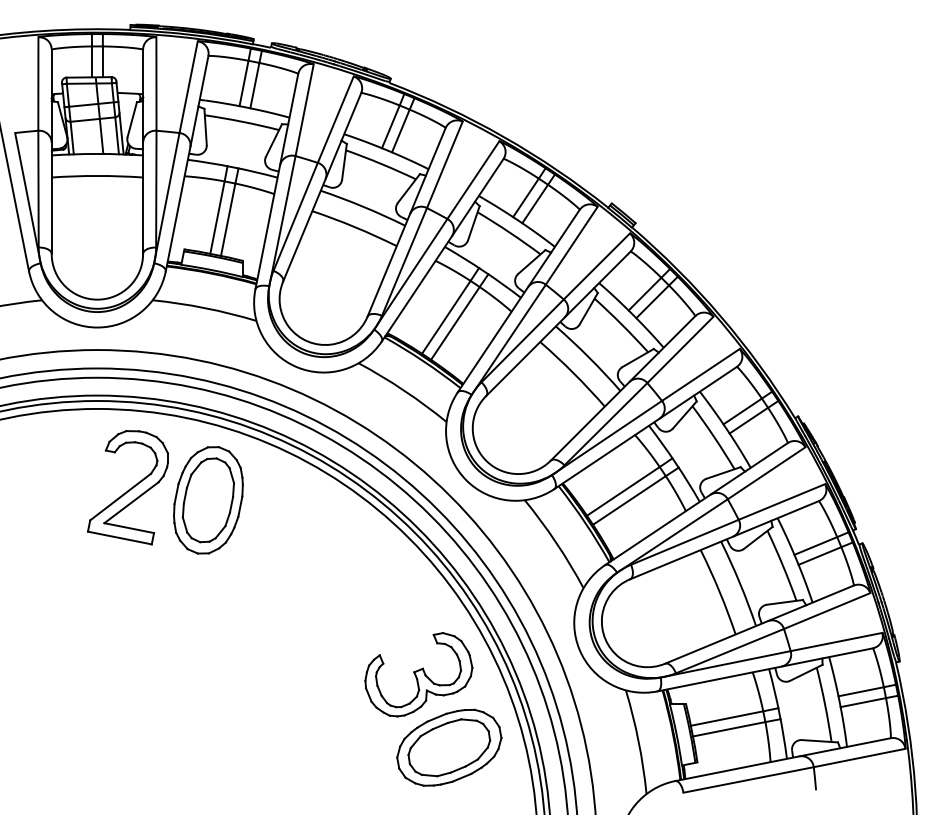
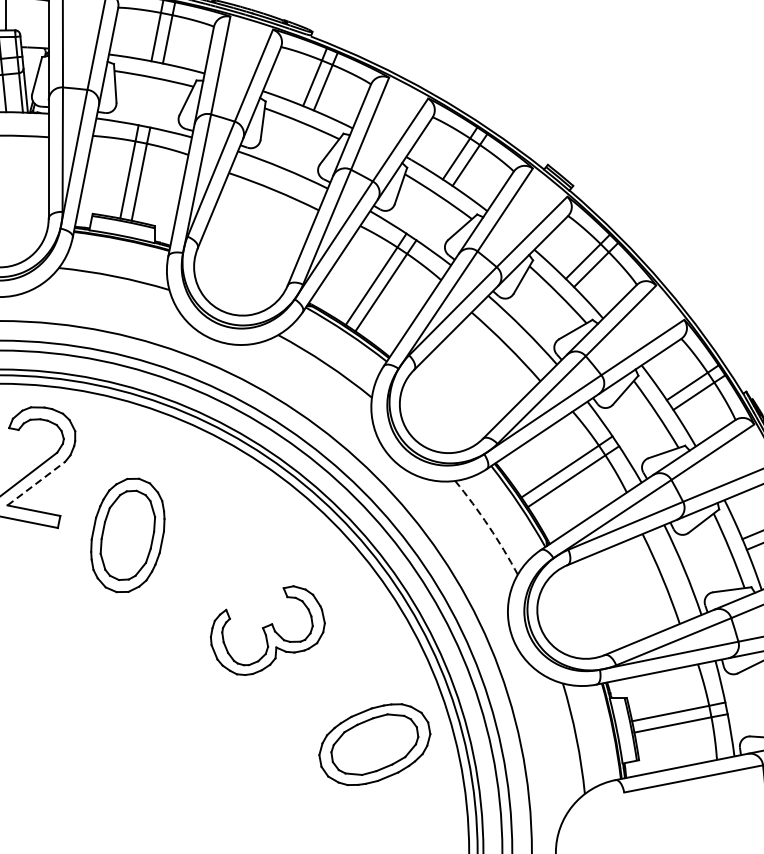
part: (208, 500) -> (127, 535), moved
line: (131, 502) -> (36, 483), solid -> dashed
arc: (556, 542) -> (488, 526), solid -> dashed
part: (418, 674) -> (267, 630), moved

